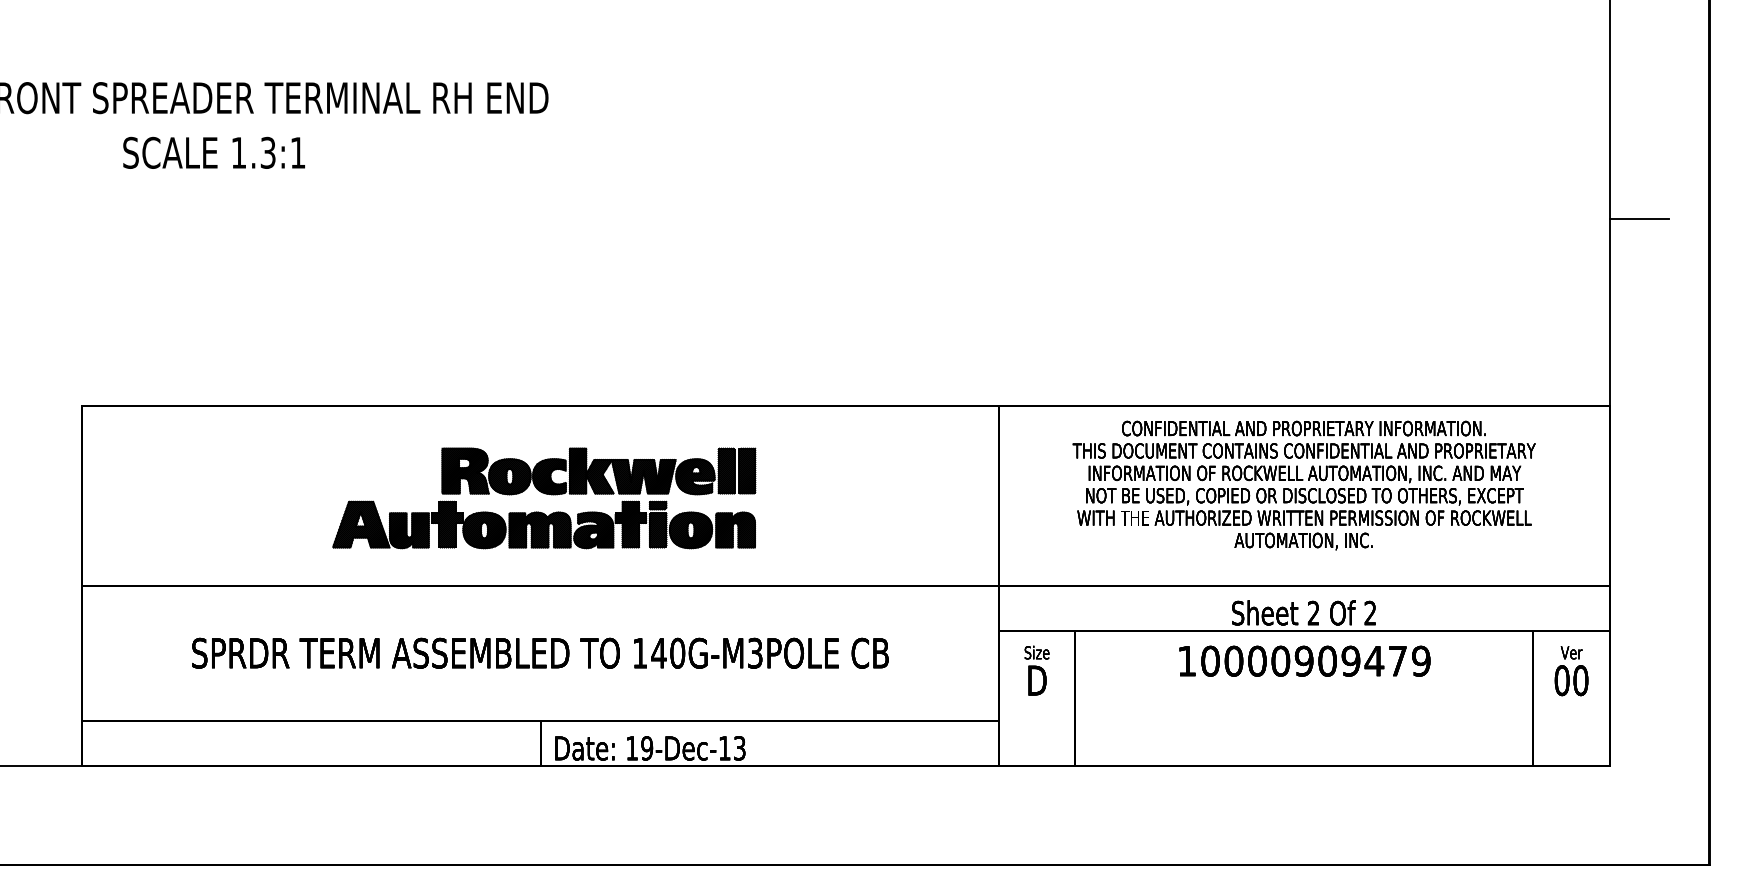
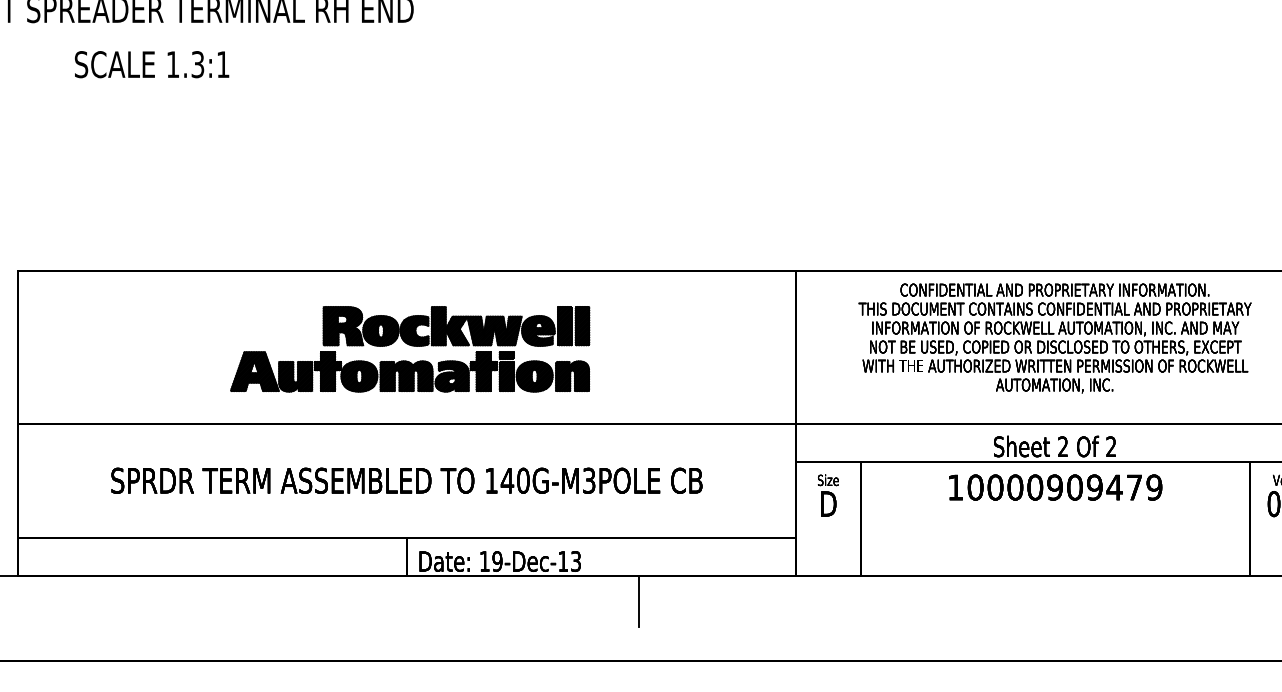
text: (213, 152) -> (151, 64), moved
line: (814, 795) -> (639, 601), added

